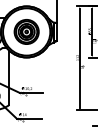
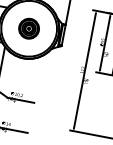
part: (26, 31) -> (29, 28), size x0.7

